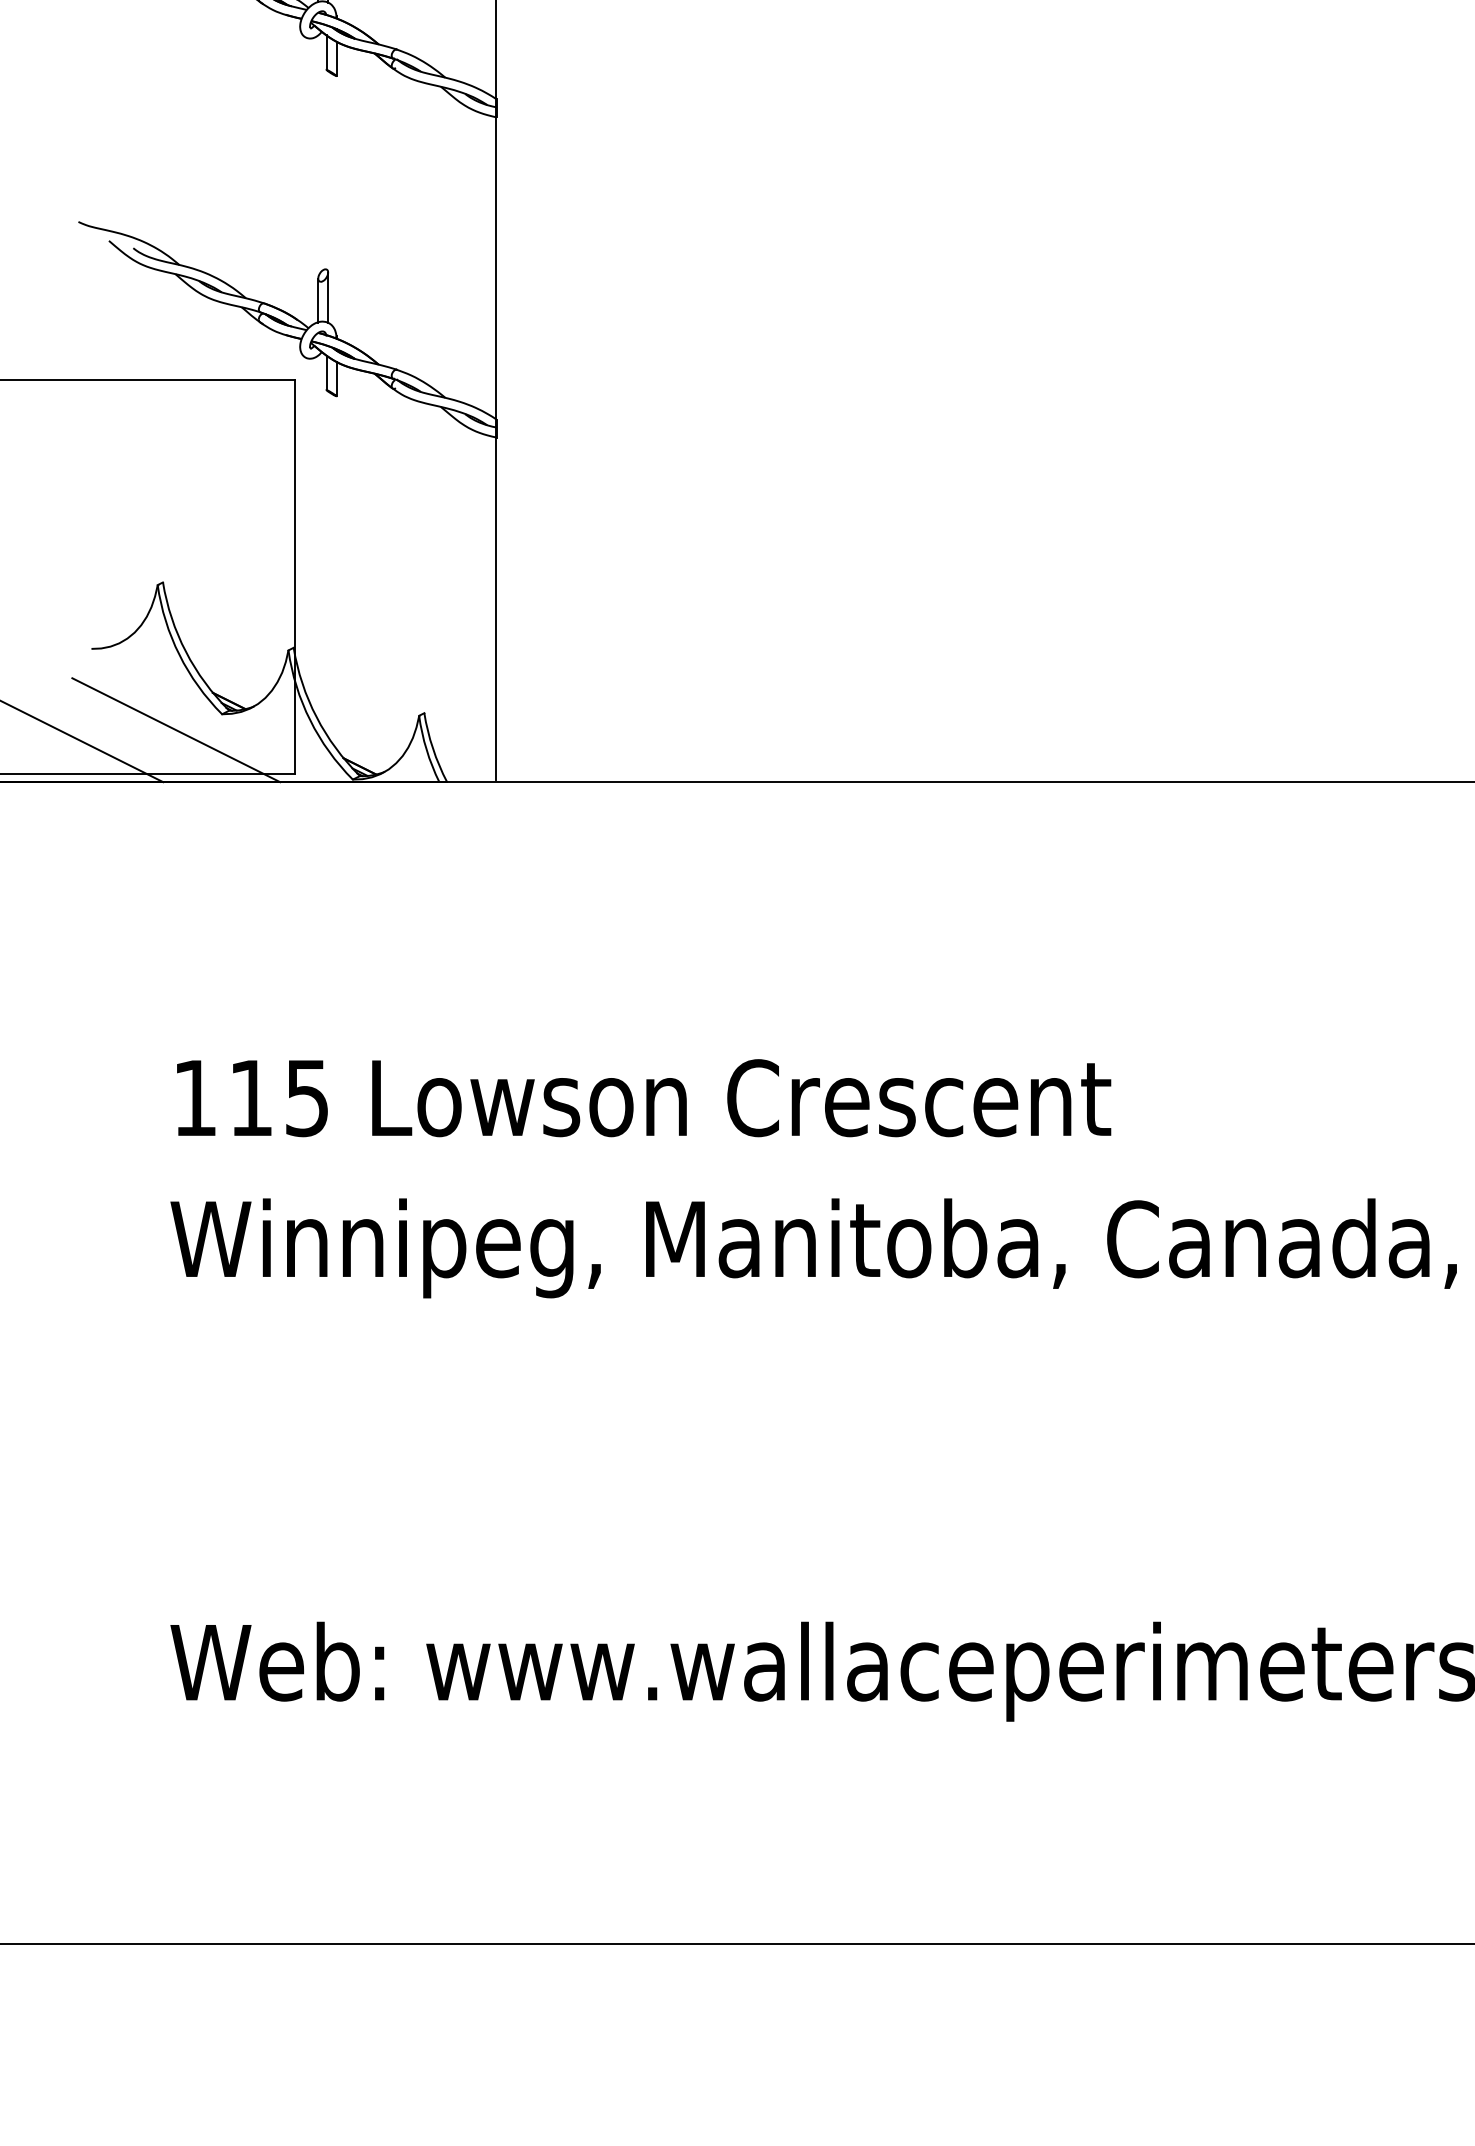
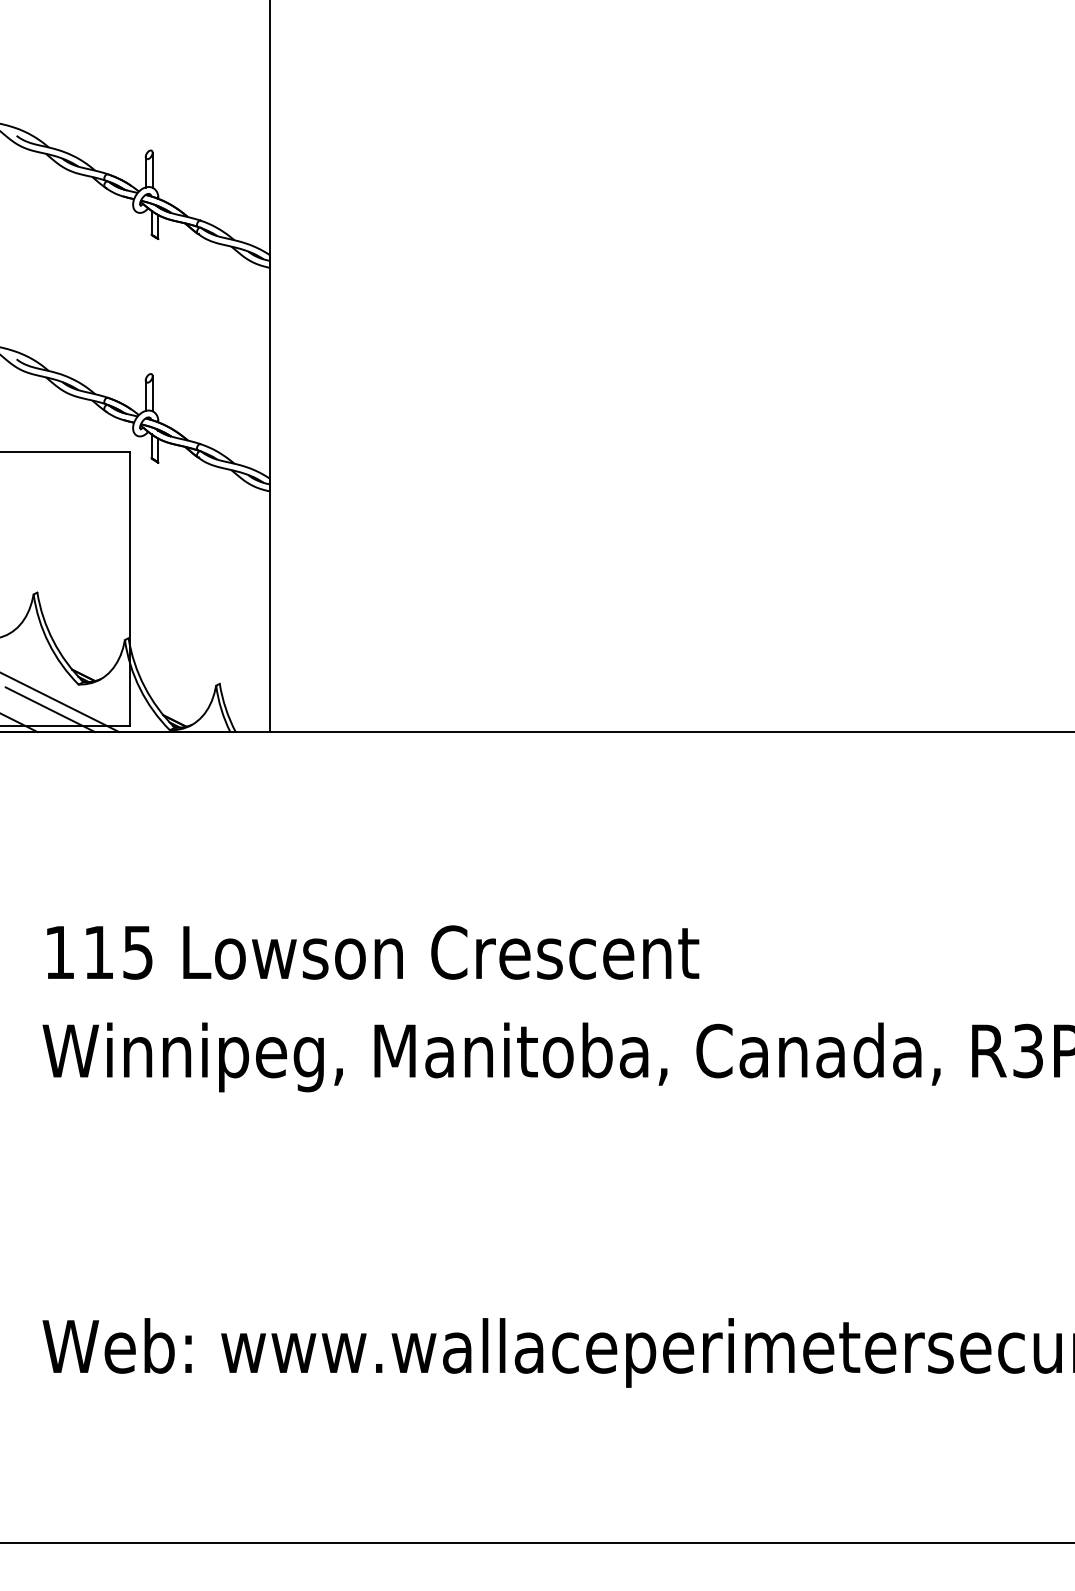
line: (180, 749) -> (49, 709), added

